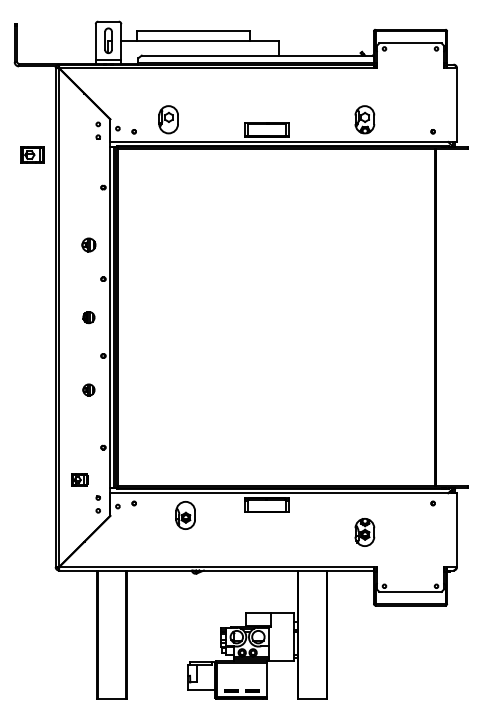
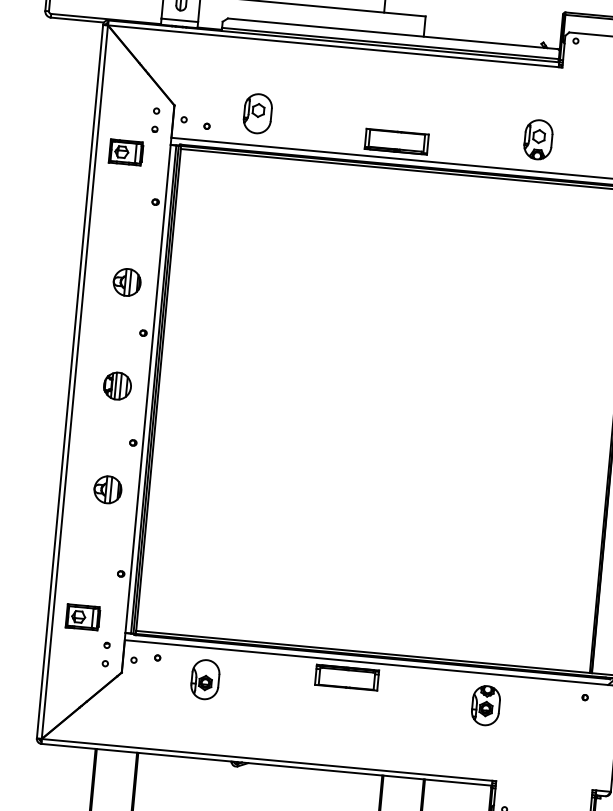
part: (32, 154) -> (125, 151), moved
part: (88, 244) -> (126, 281), size x1.43
part: (88, 317) -> (116, 385), size x1.67
part: (88, 389) -> (107, 488), size x1.67
part: (79, 479) -> (82, 616), size x1.43
part: (185, 515) -> (205, 679), moved
part: (364, 532) -> (485, 705), moved

